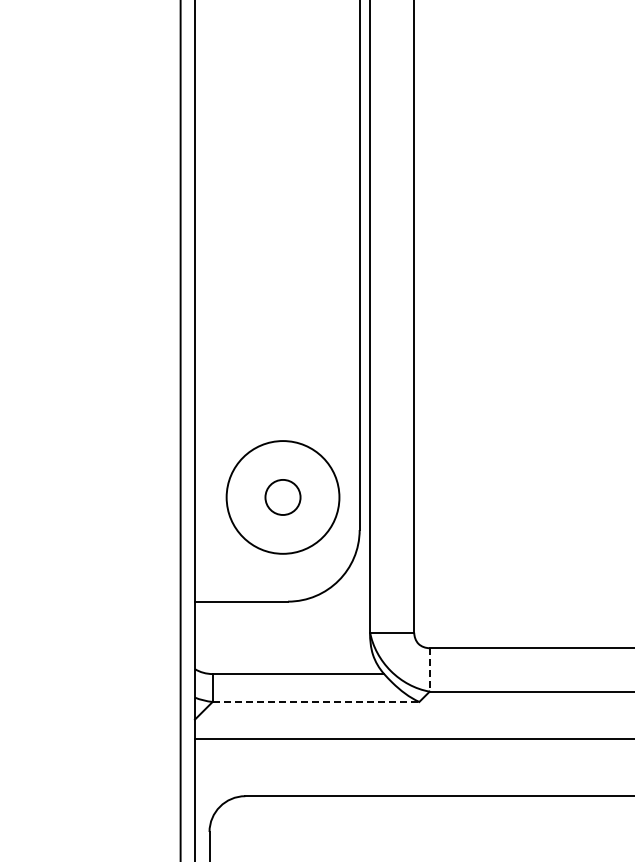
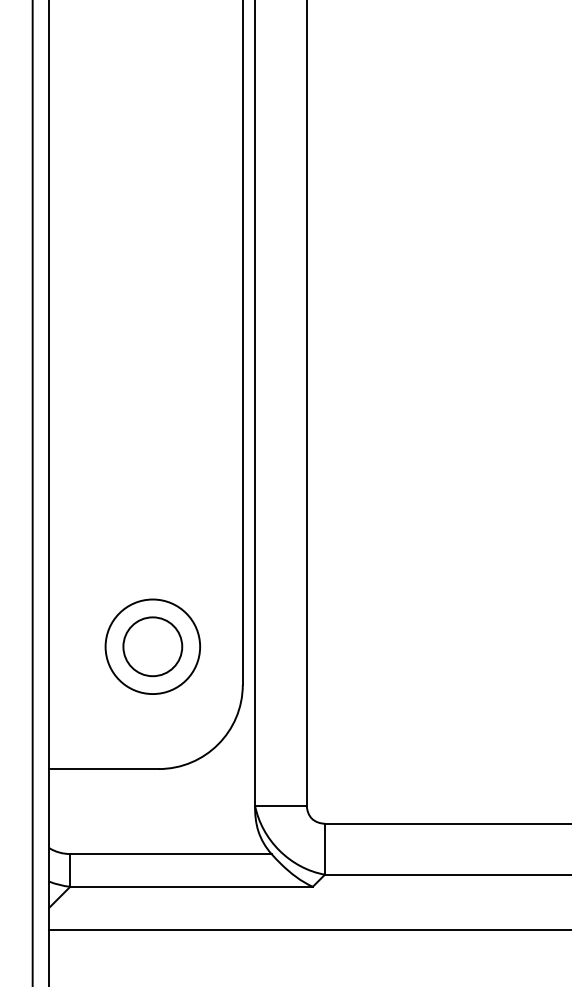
circle: (282, 497) -> (152, 646), size x0.71
circle: (282, 497) -> (152, 646), size x1.43
line: (429, 669) -> (324, 848), dashed -> solid
line: (316, 701) -> (192, 886), dashed -> solid

